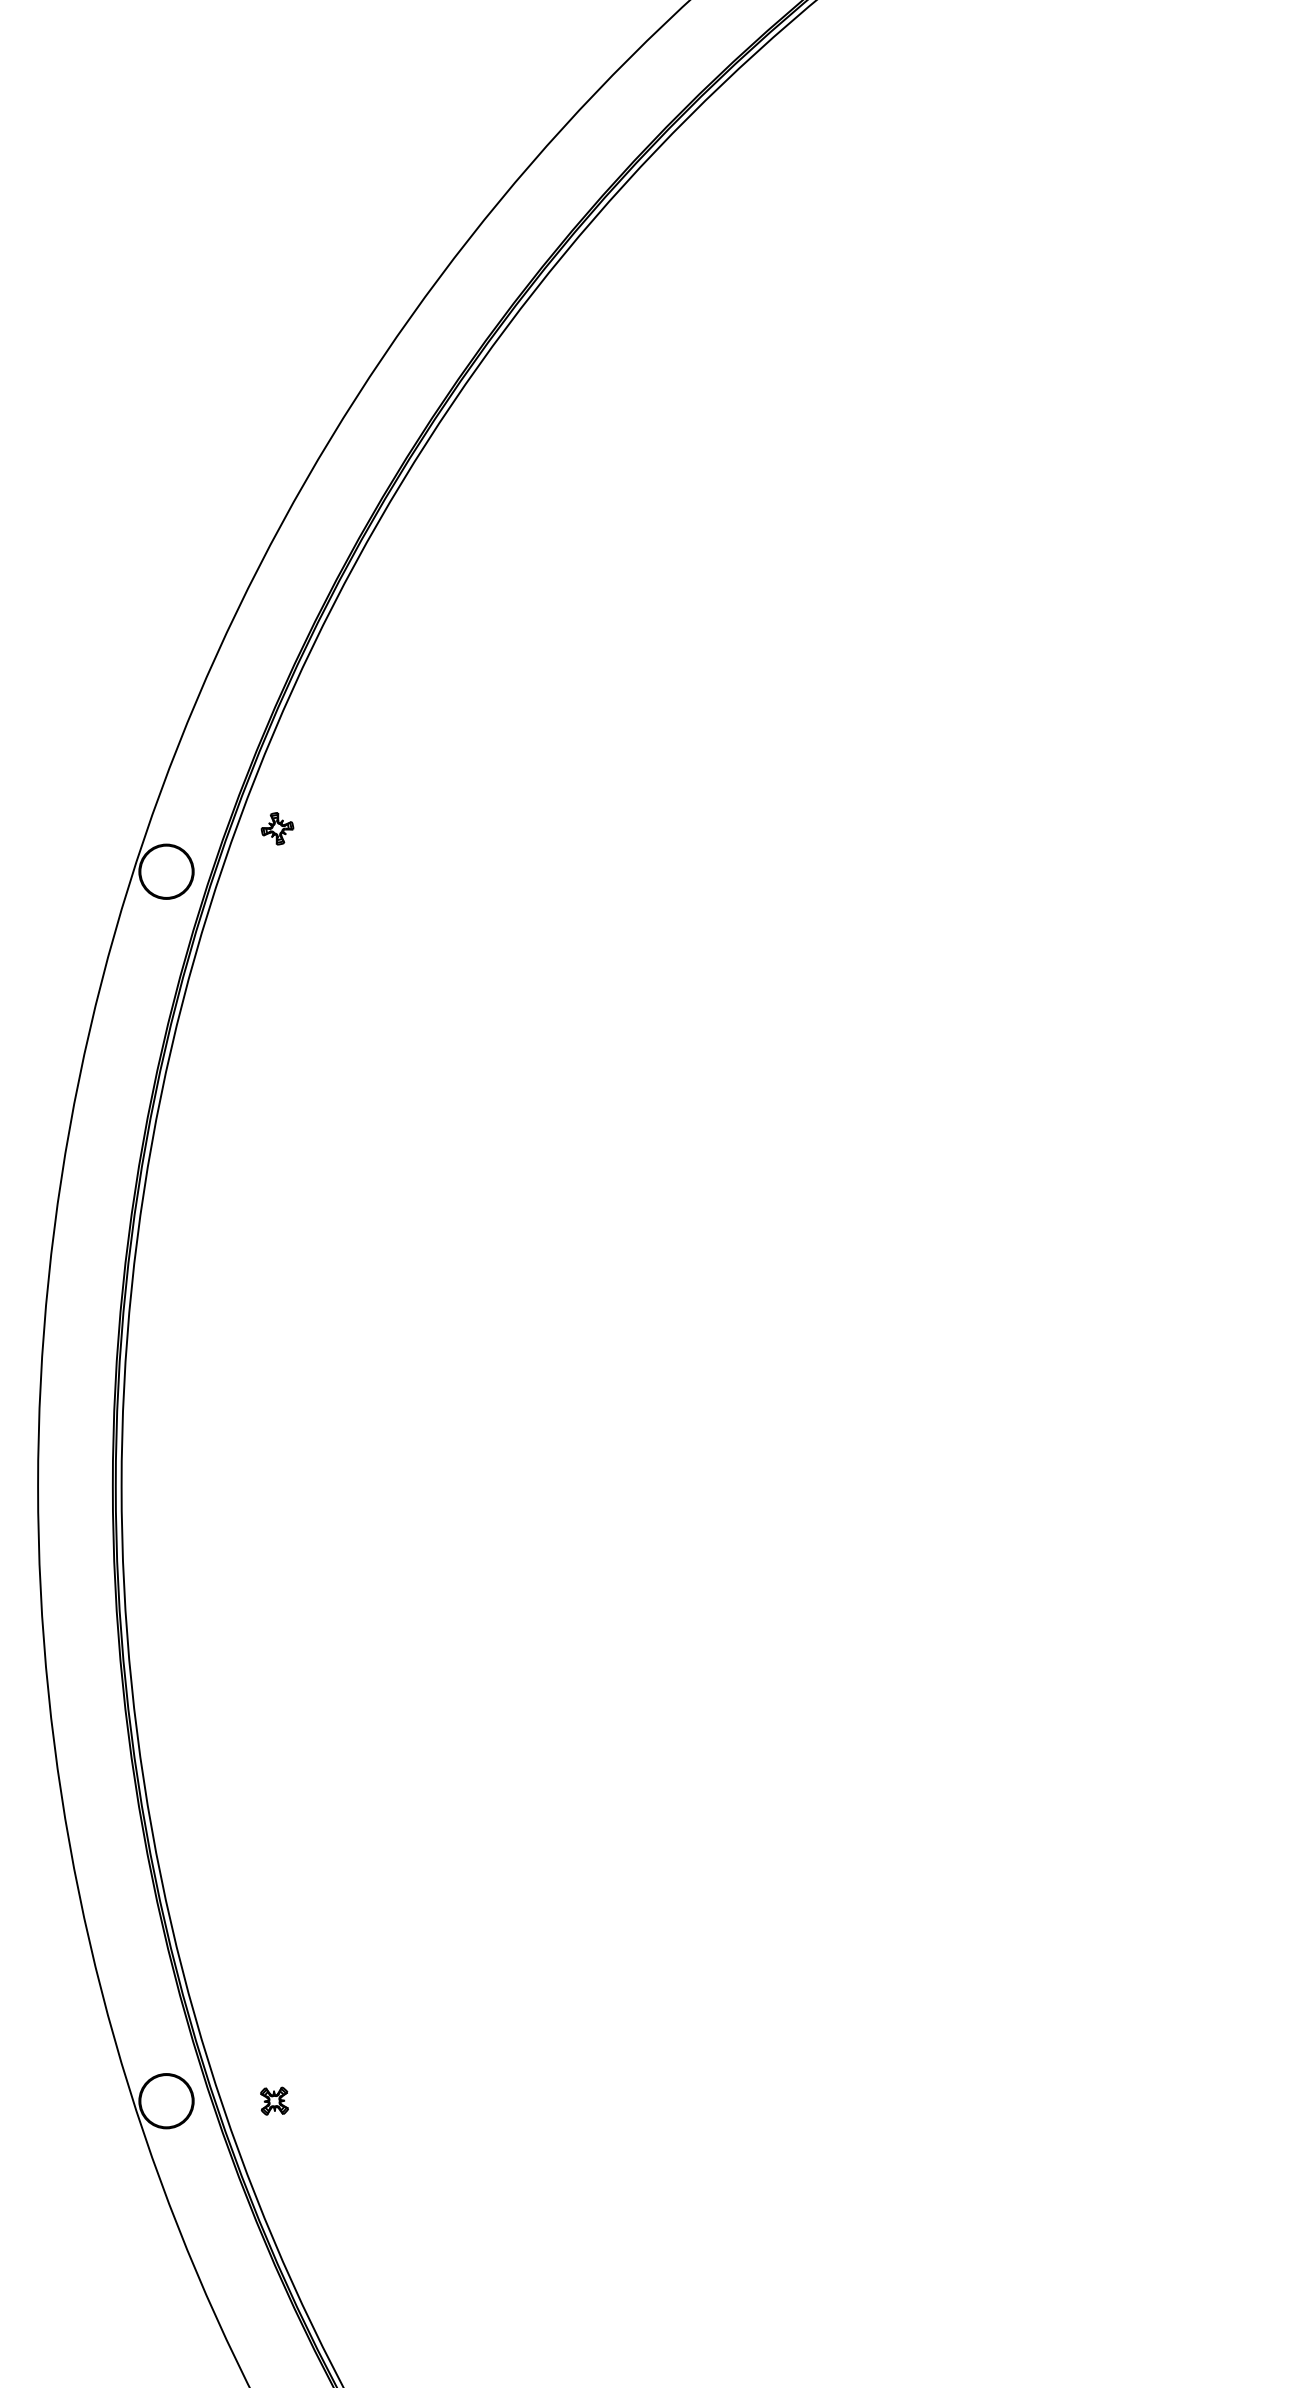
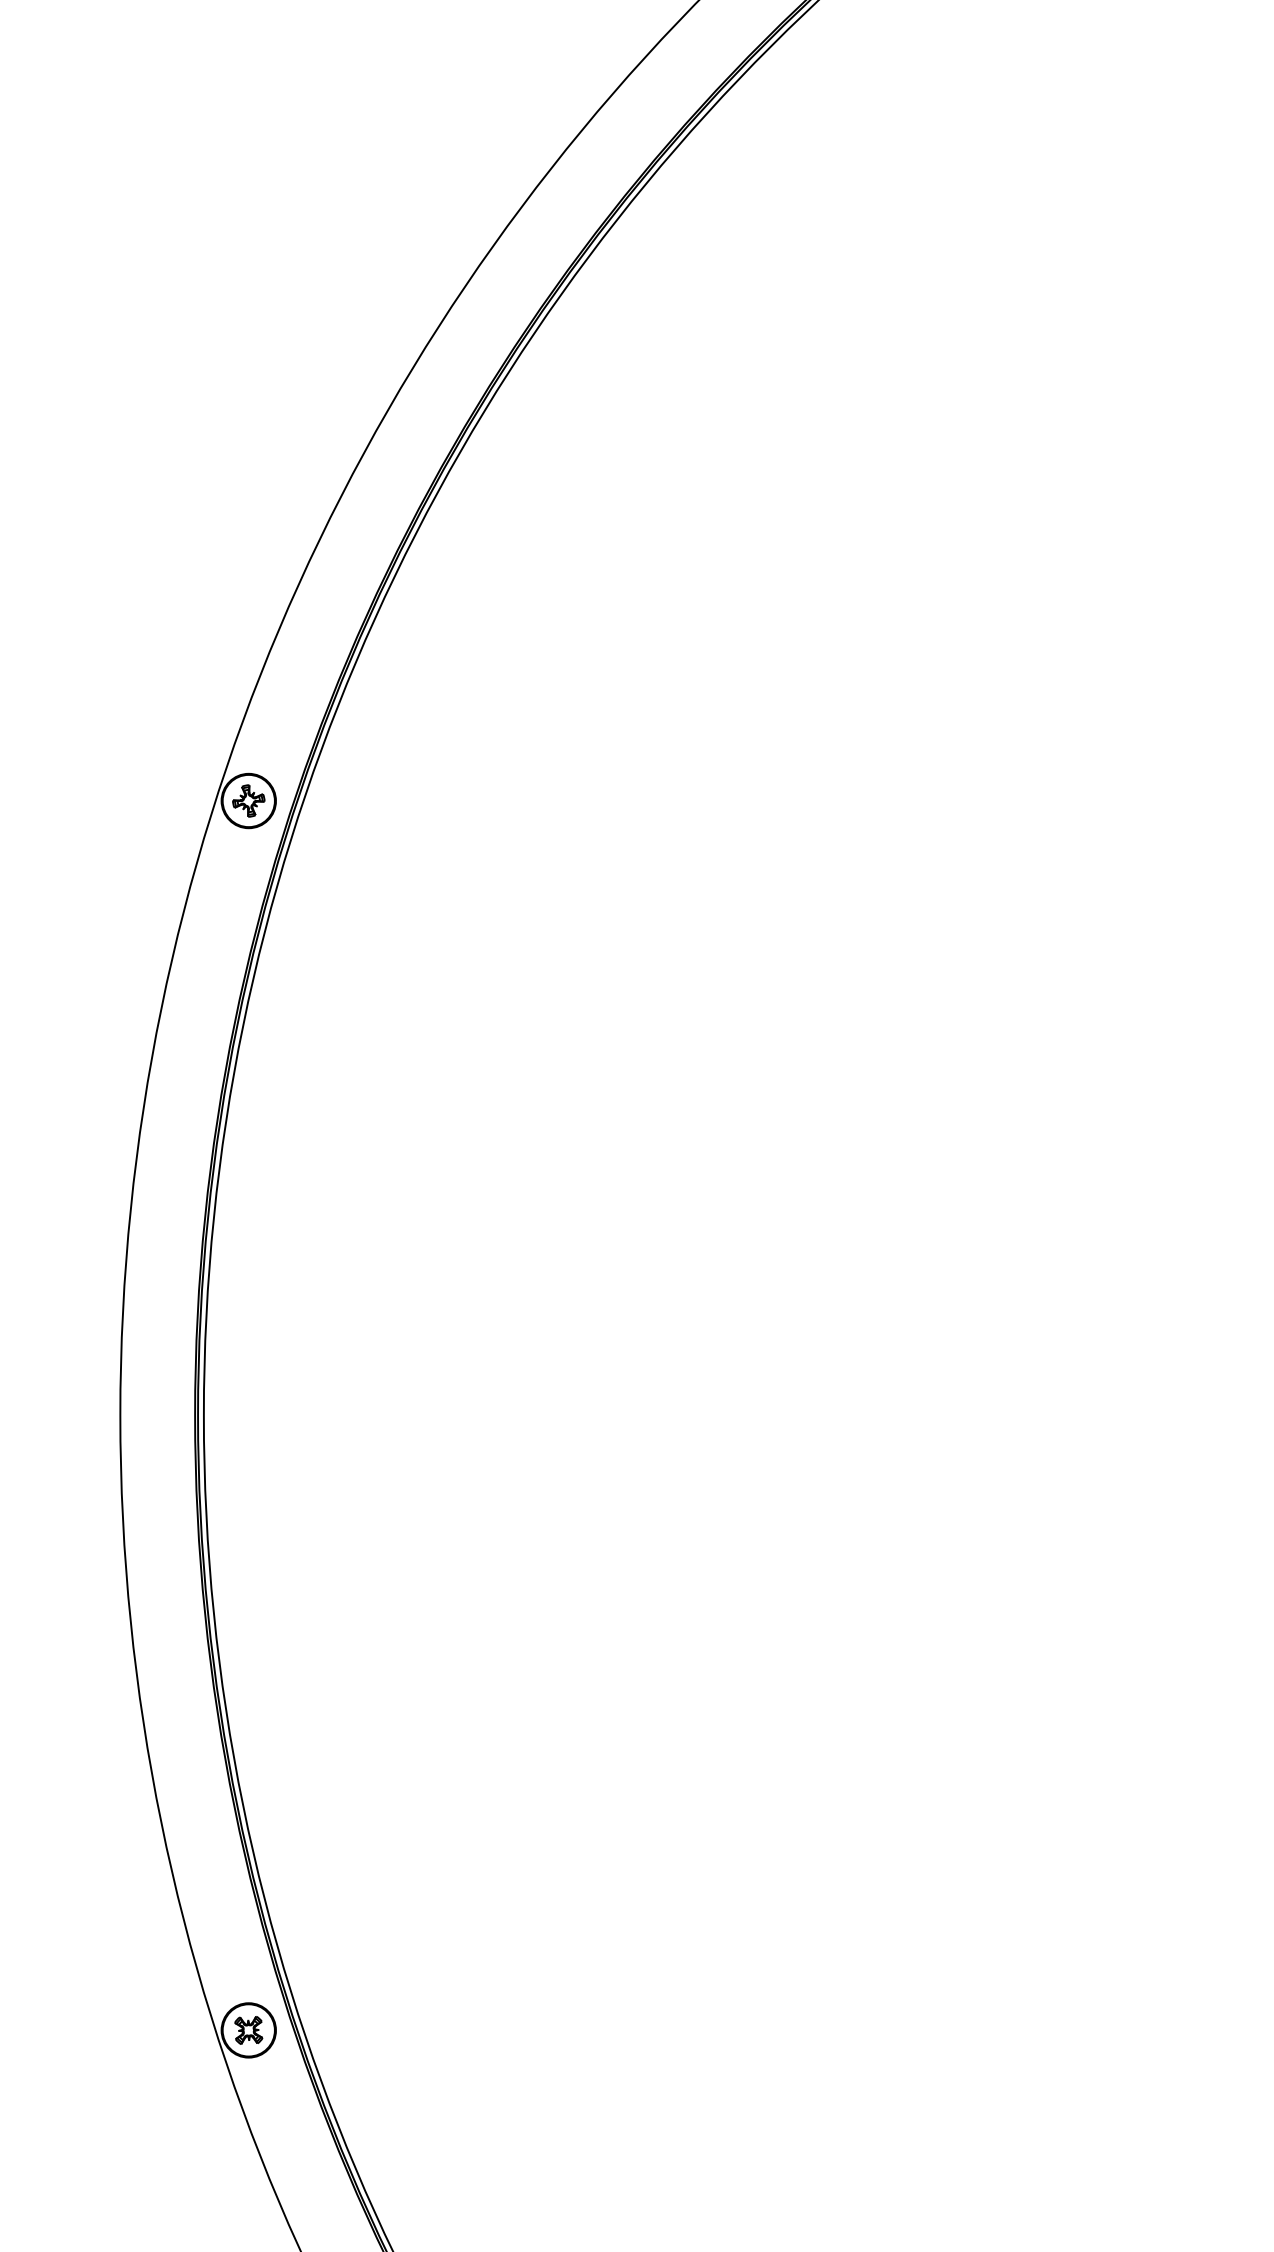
part: (277, 828) -> (248, 800), moved
part: (274, 2100) -> (248, 2029), moved

